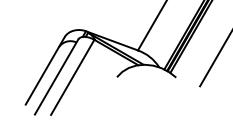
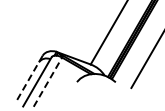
line: (44, 70) -> (29, 77), solid -> dashed
line: (73, 76) -> (48, 81), solid -> dashed

